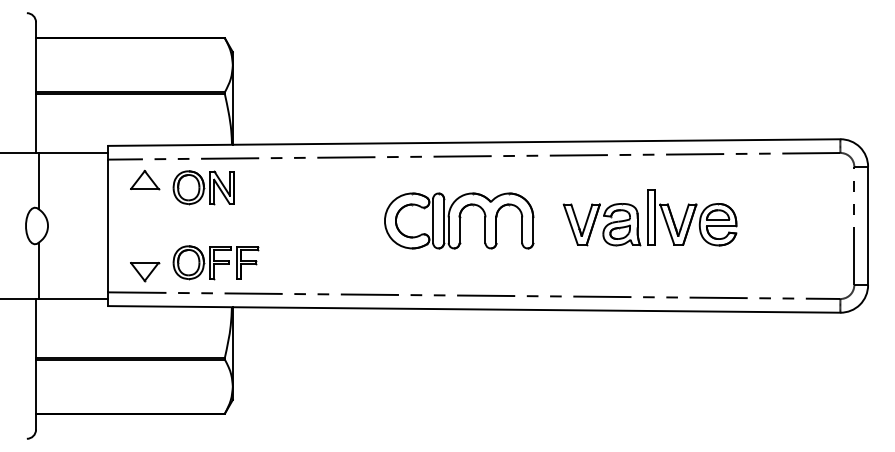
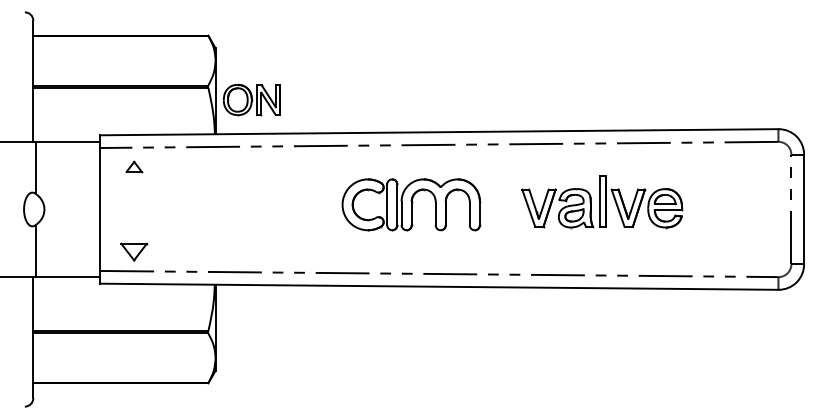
part: (145, 179) -> (134, 166), size x0.6
part: (203, 187) -> (251, 99), moved
part: (459, 220) -> (411, 204), moved
part: (215, 262) -> (199, 243), removed

